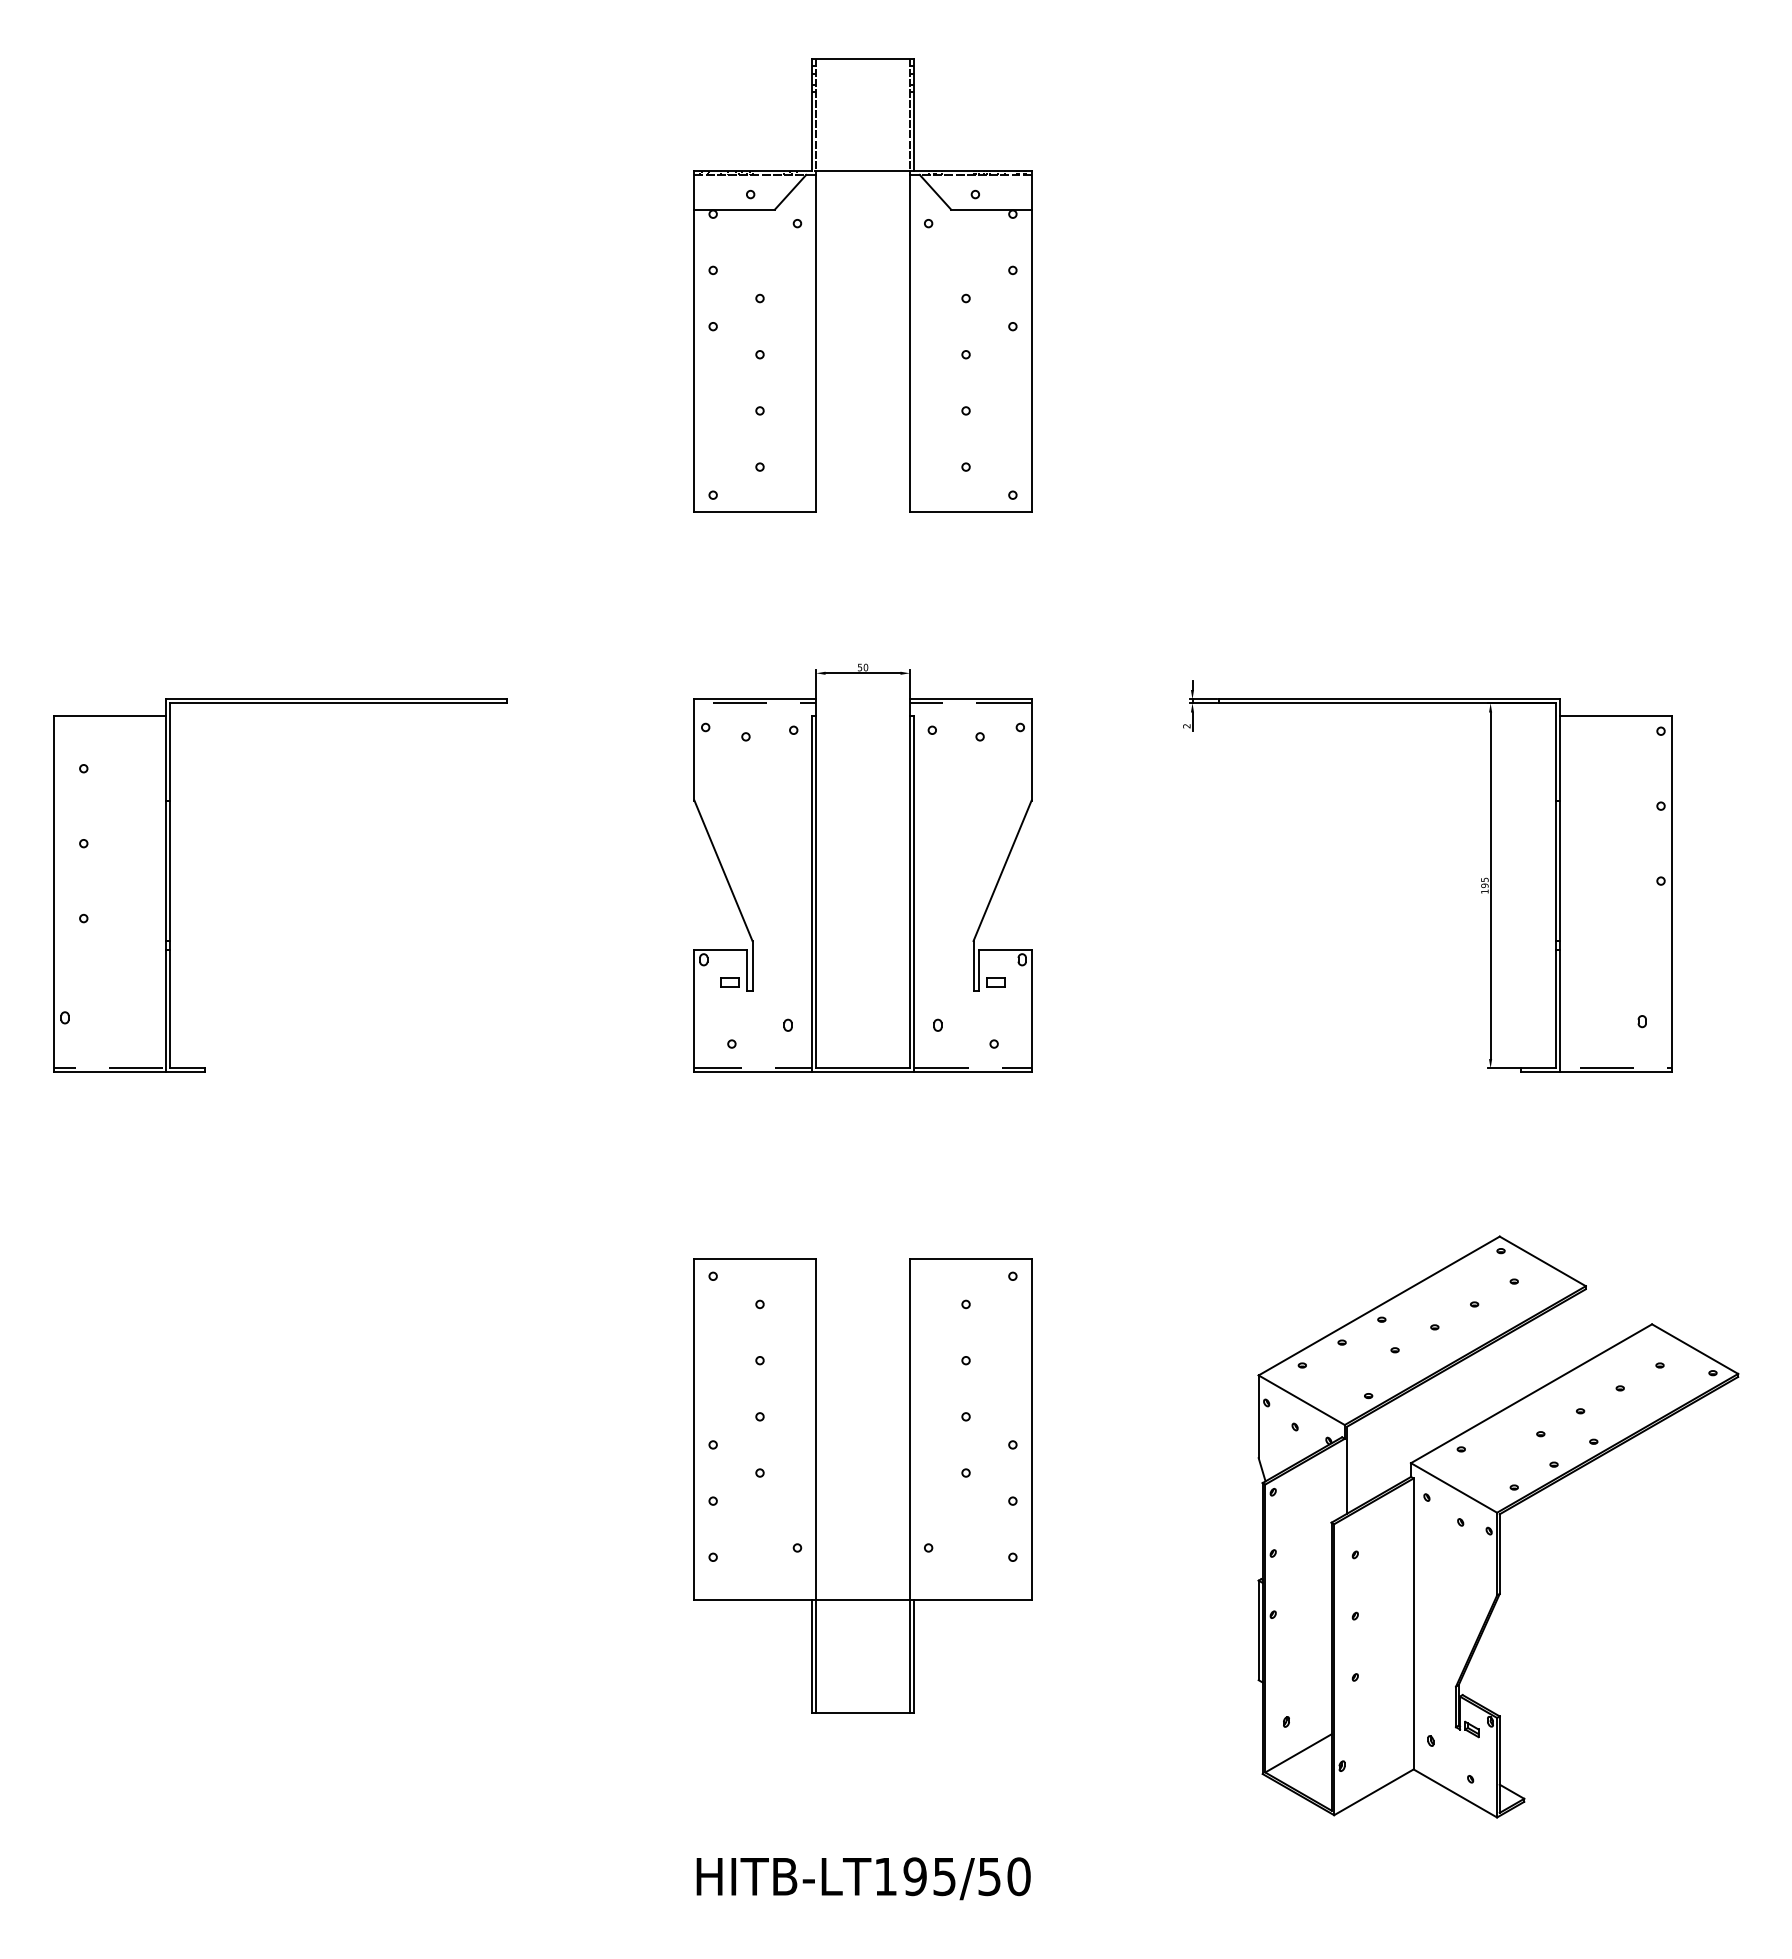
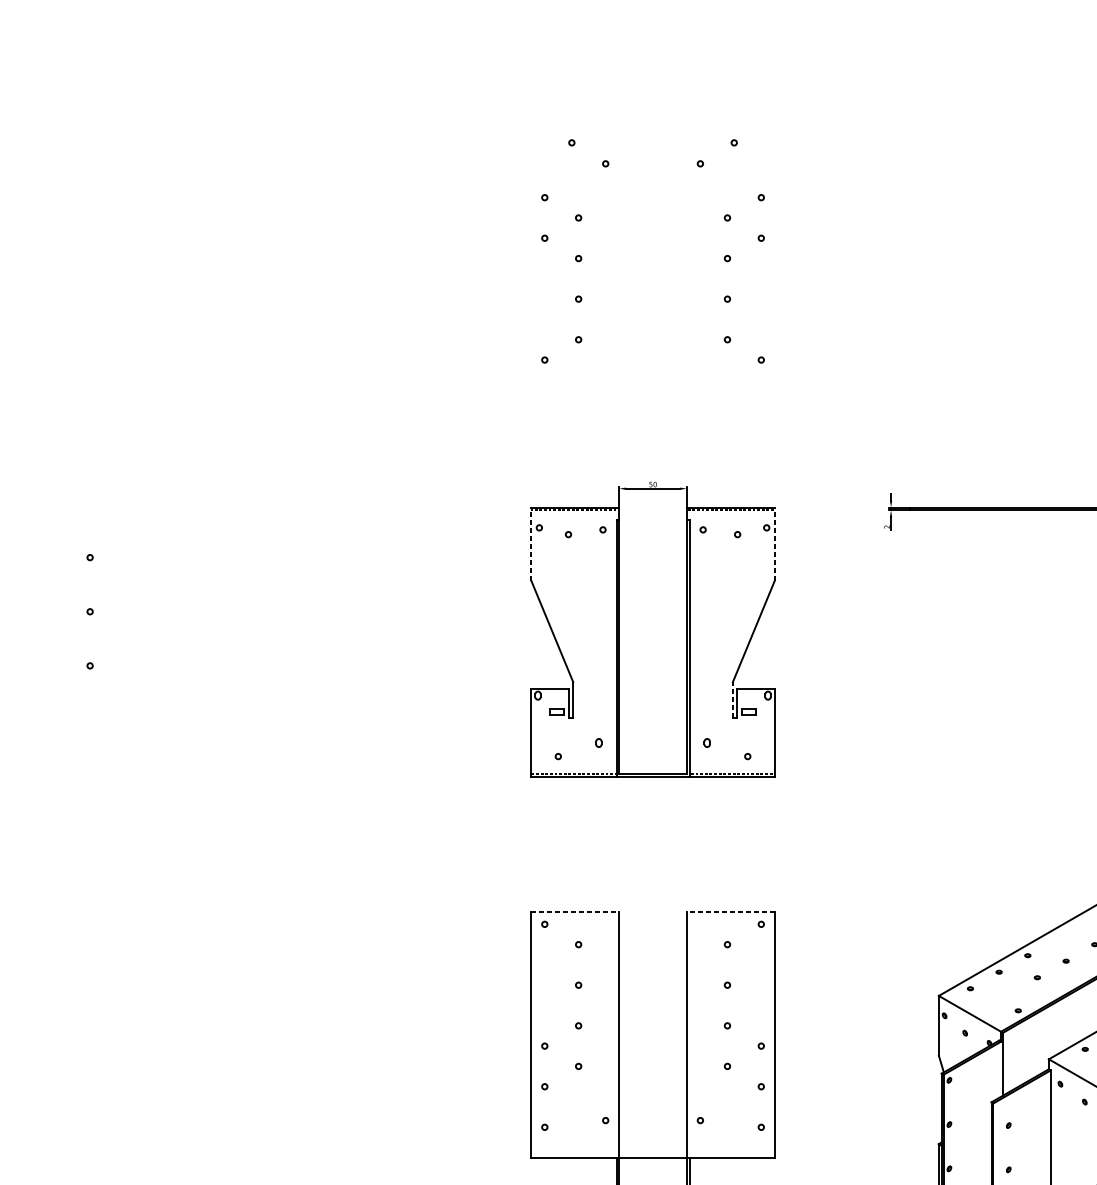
part: (816, 285) -> (619, 208), removed
line: (694, 749) -> (531, 543), solid -> dashed
line: (1031, 749) -> (774, 543), solid -> dashed
part: (170, 885) -> (152, 642), removed
line: (973, 965) -> (732, 699), solid -> dashed
line: (755, 1259) -> (575, 912), solid -> dashed
line: (970, 1259) -> (730, 912), solid -> dashed

